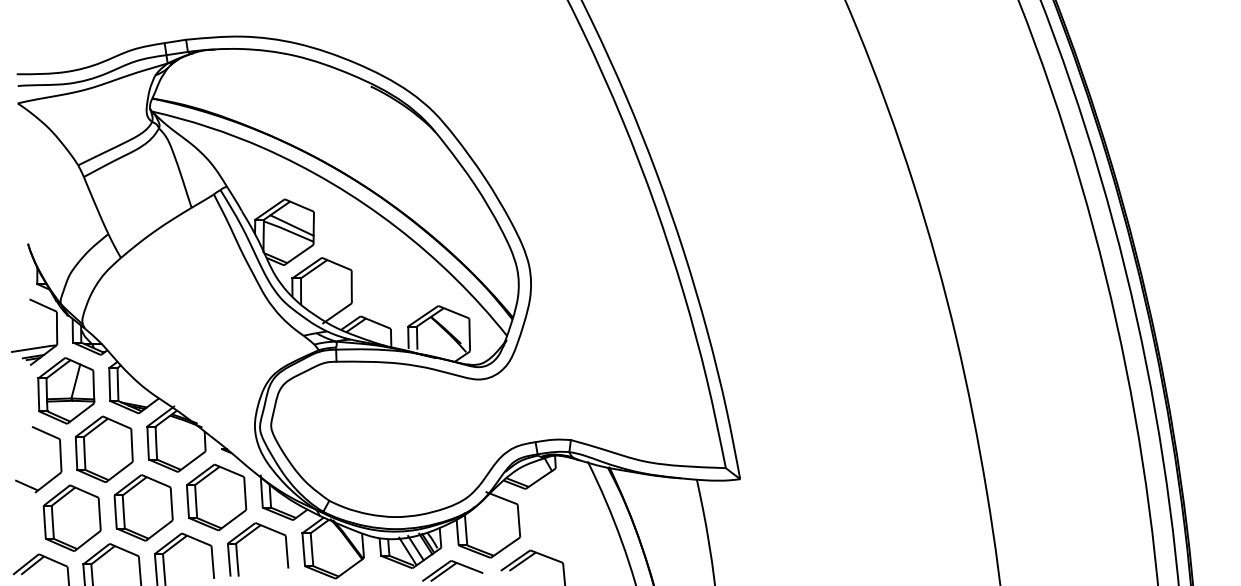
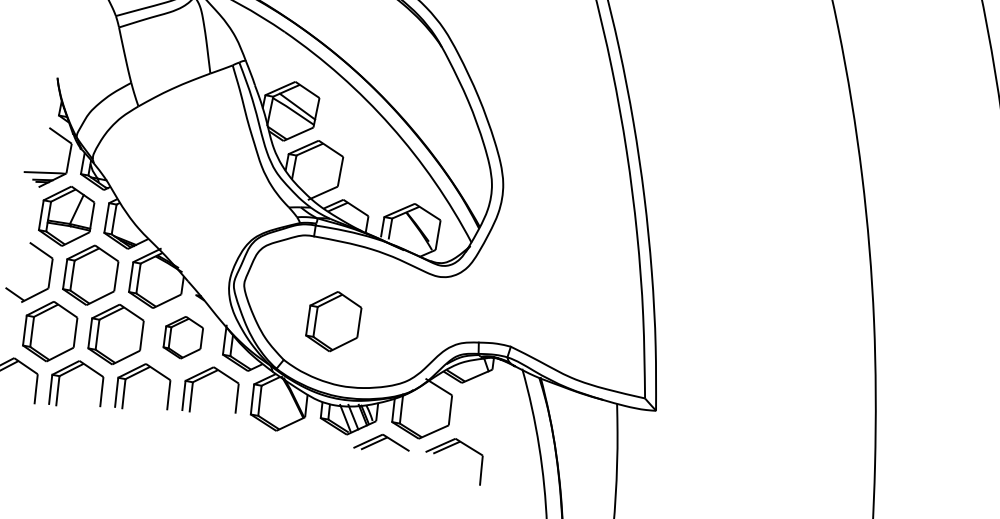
part: (374, 448) -> (333, 320), added
part: (216, 497) -> (183, 337), size x0.7

